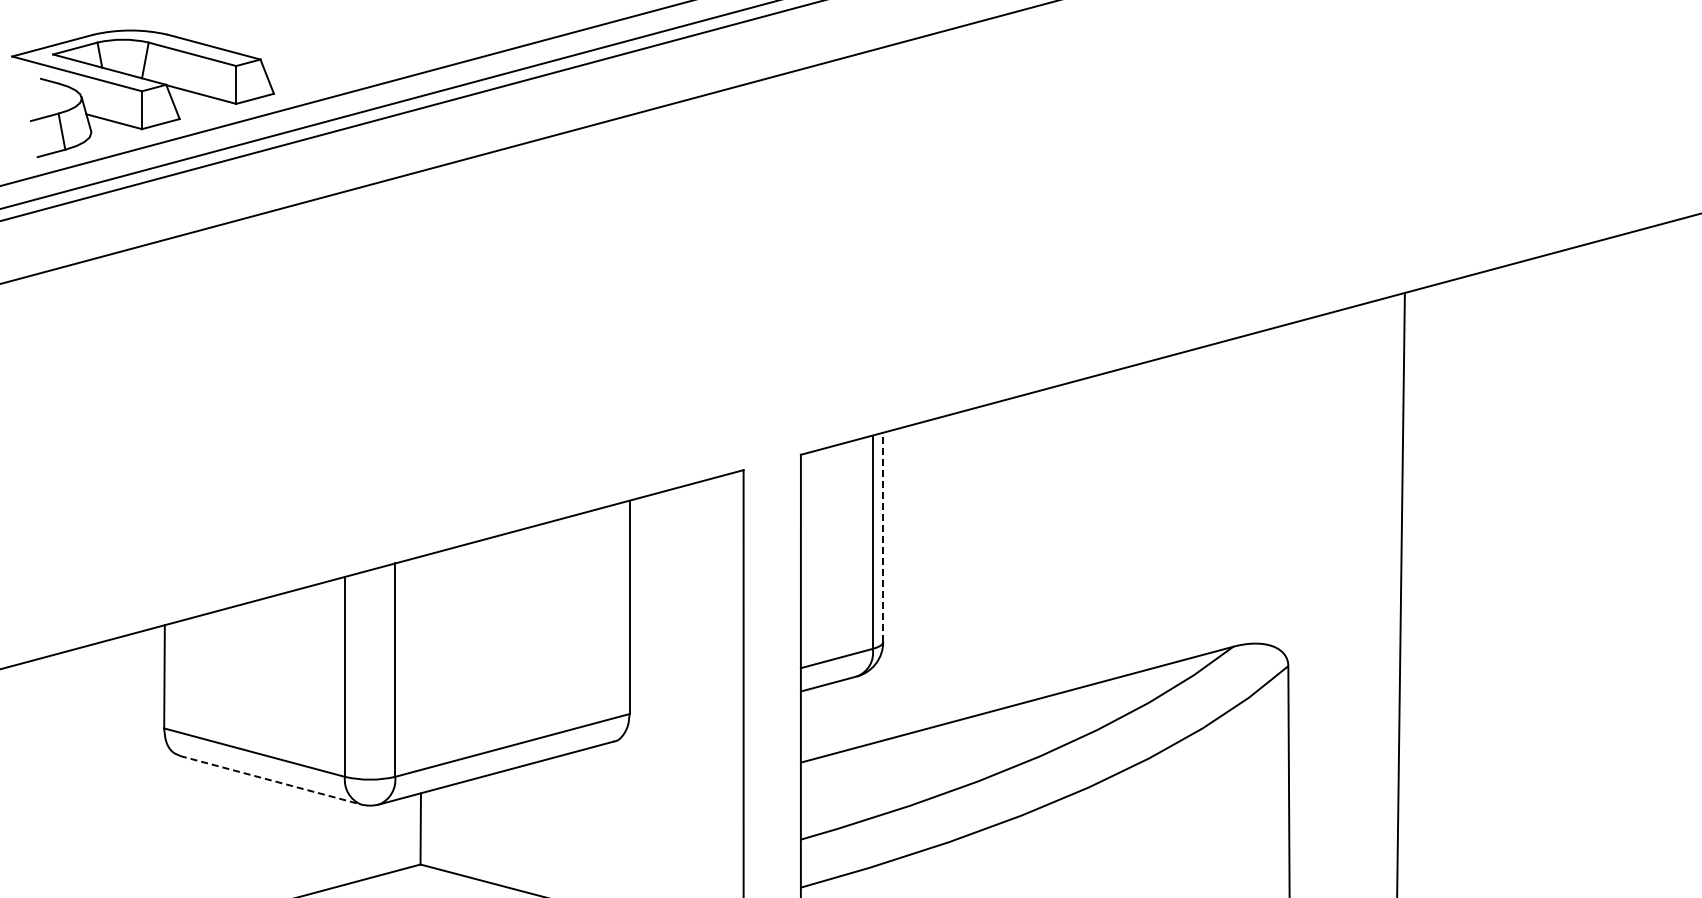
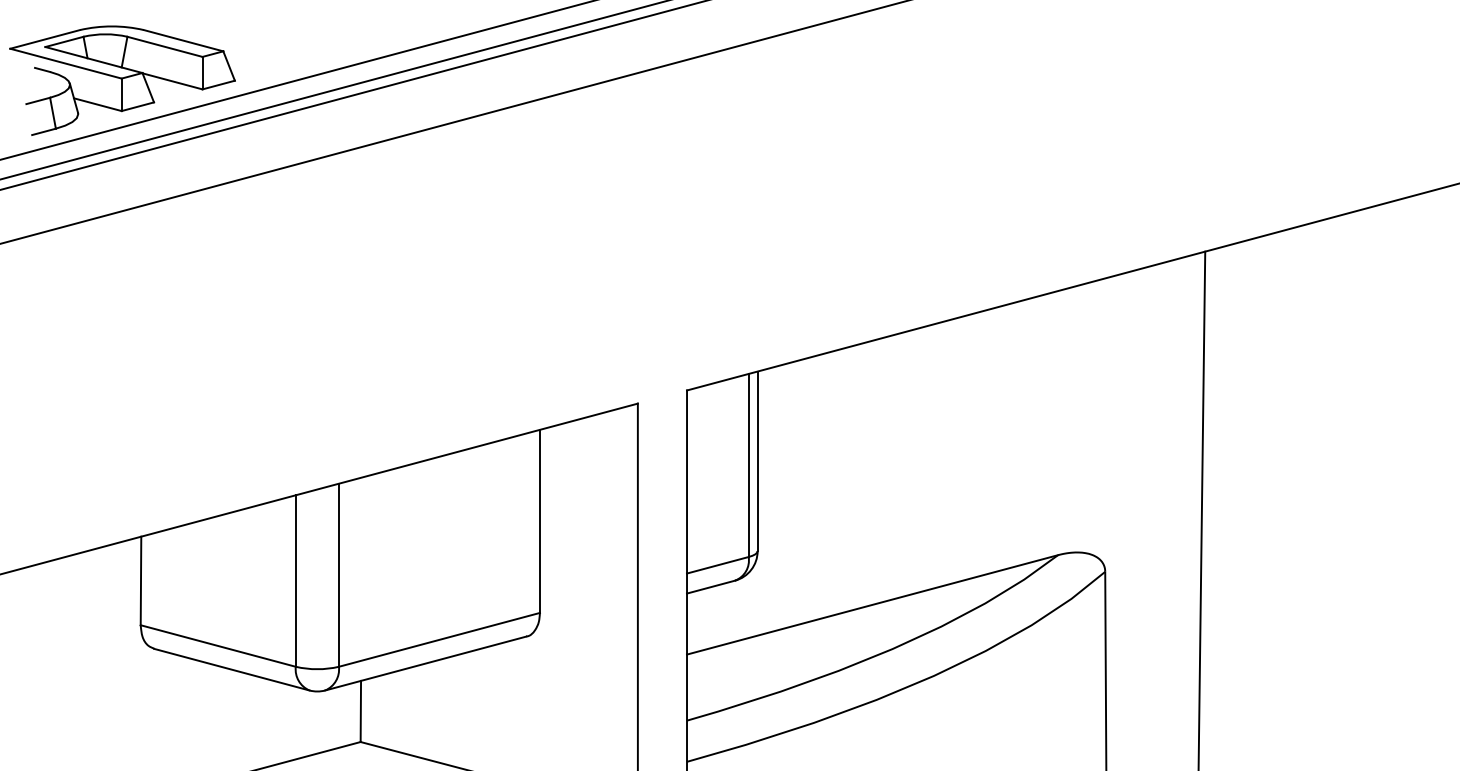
line: (883, 537) -> (757, 461), dashed -> solid
line: (270, 780) -> (231, 669), dashed -> solid

